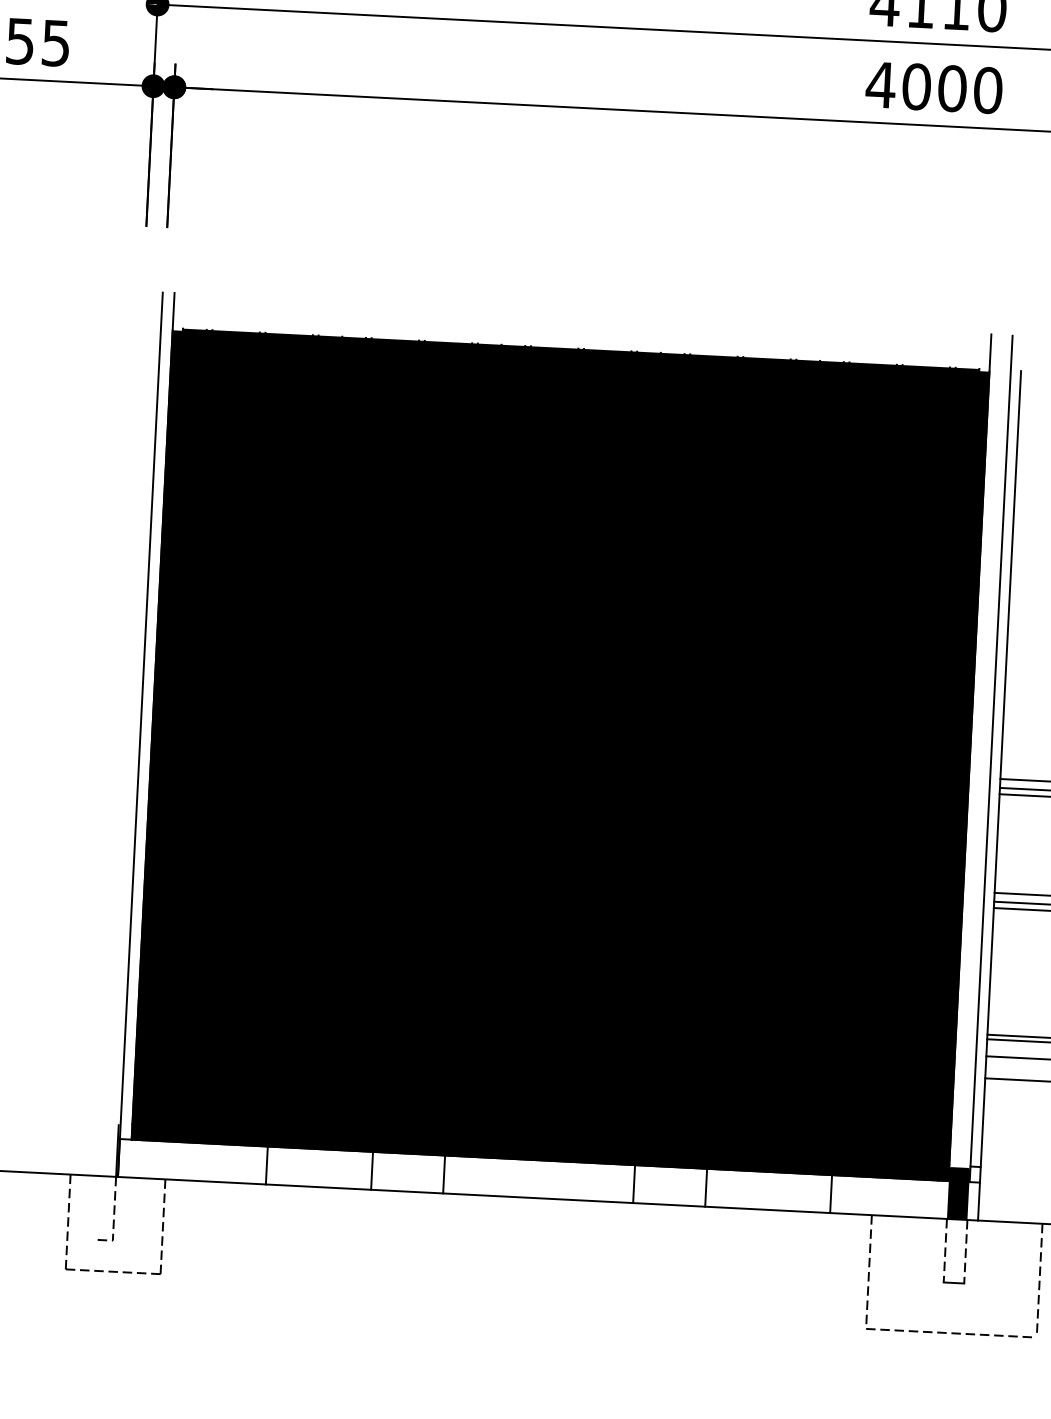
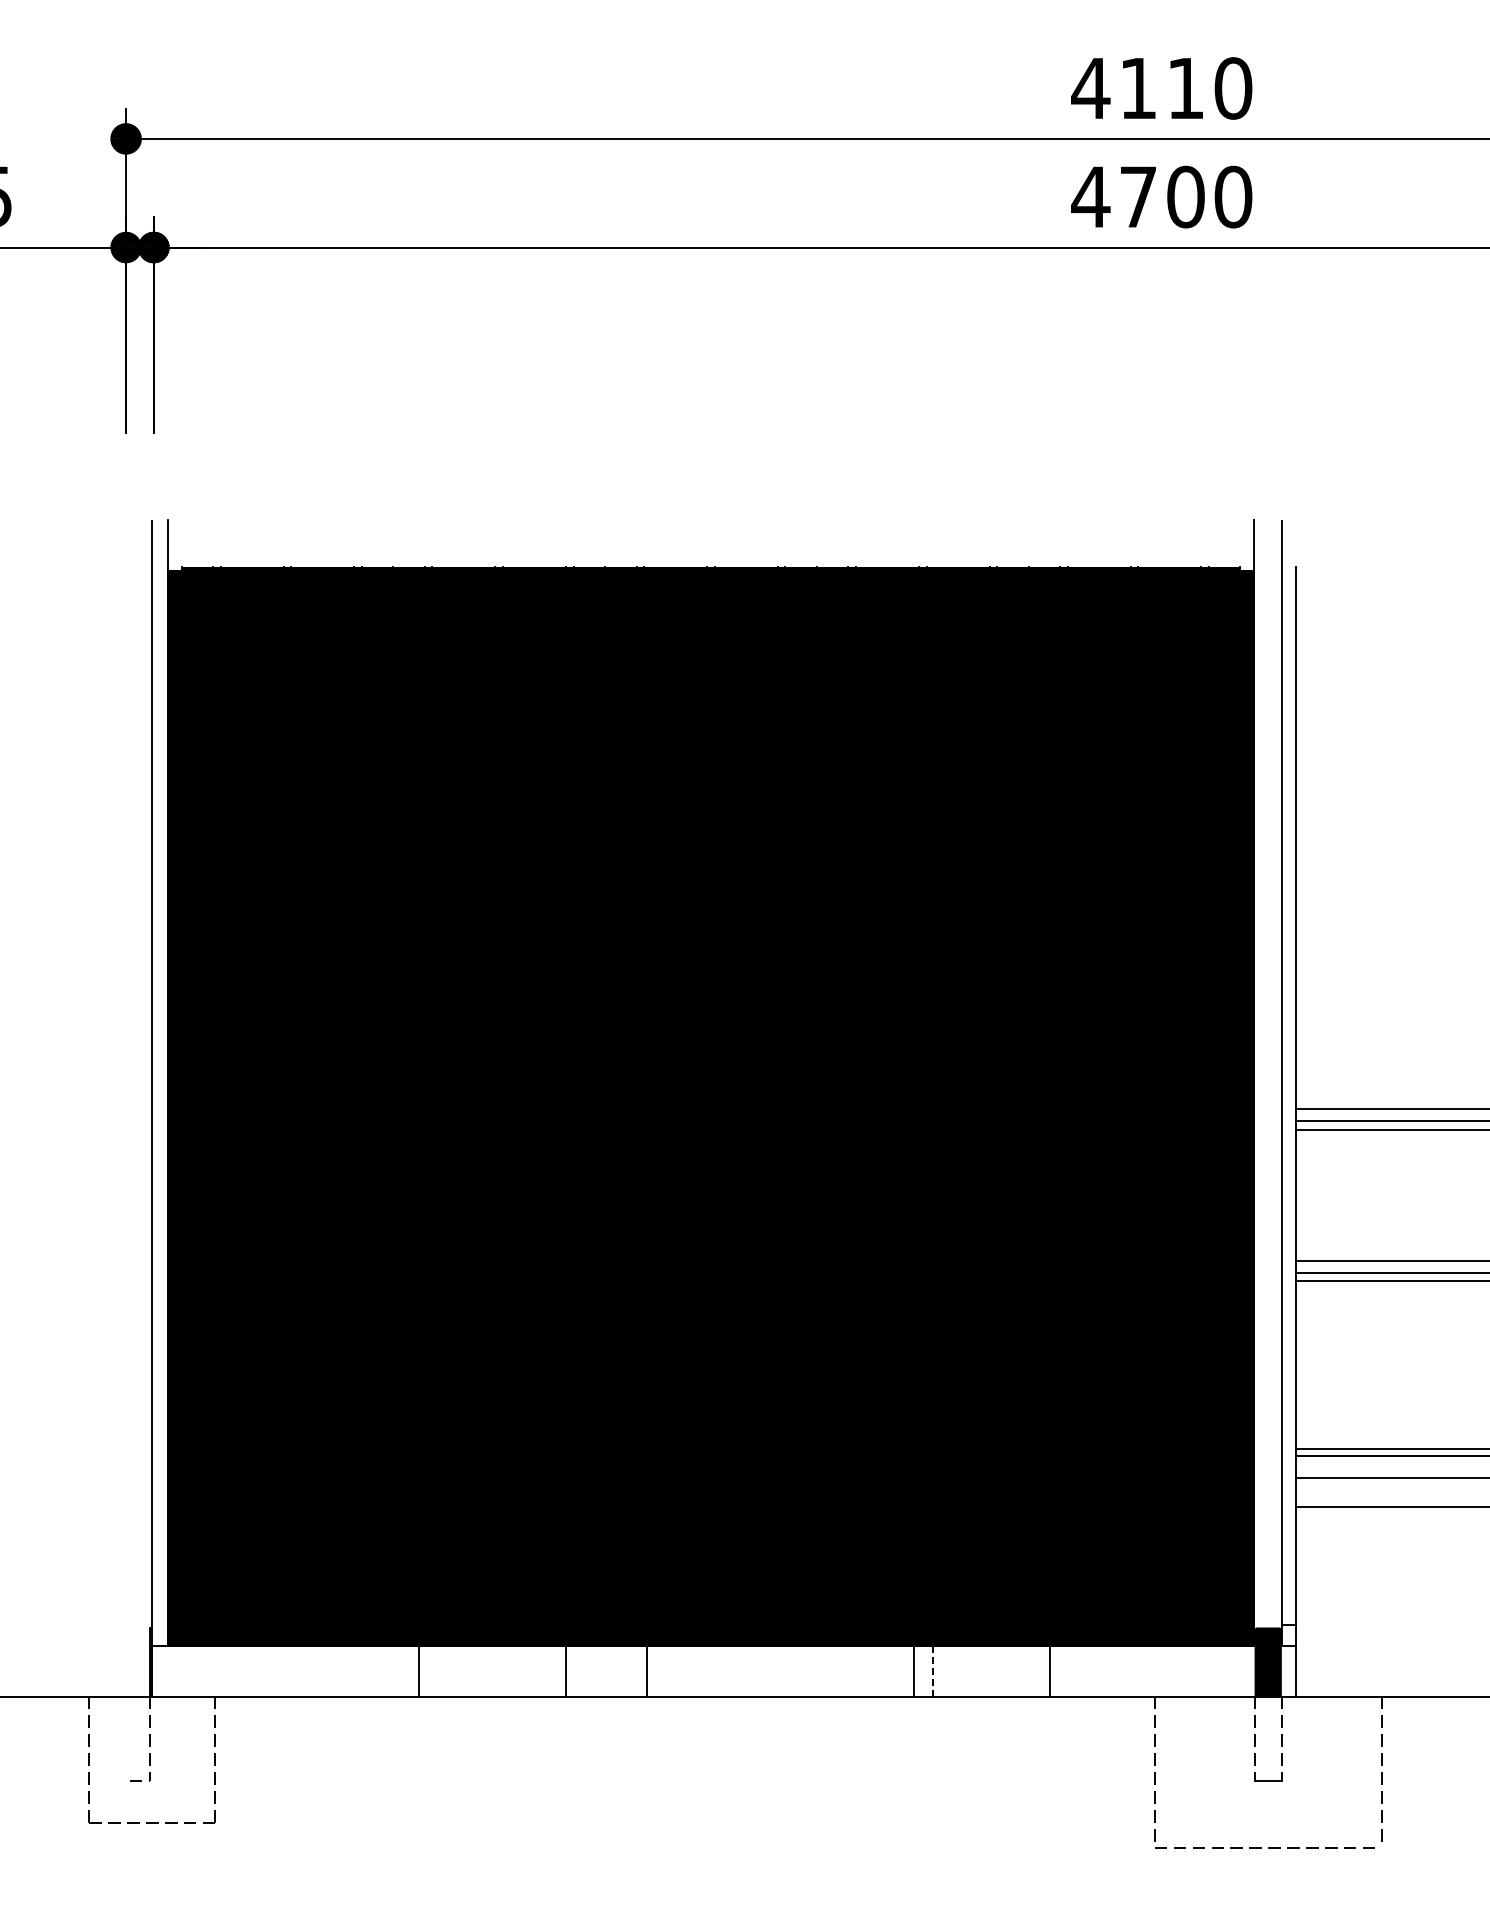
text: (916, 86) -> (1138, 196), 4000 -> 4700
line: (266, 1165) -> (418, 1671), moved
line: (371, 1170) -> (565, 1671), moved
line: (443, 1174) -> (646, 1671), moved
line: (634, 1184) -> (914, 1671), moved
line: (706, 1187) -> (933, 1670), solid -> dashed
line: (831, 1194) -> (1050, 1671), moved

